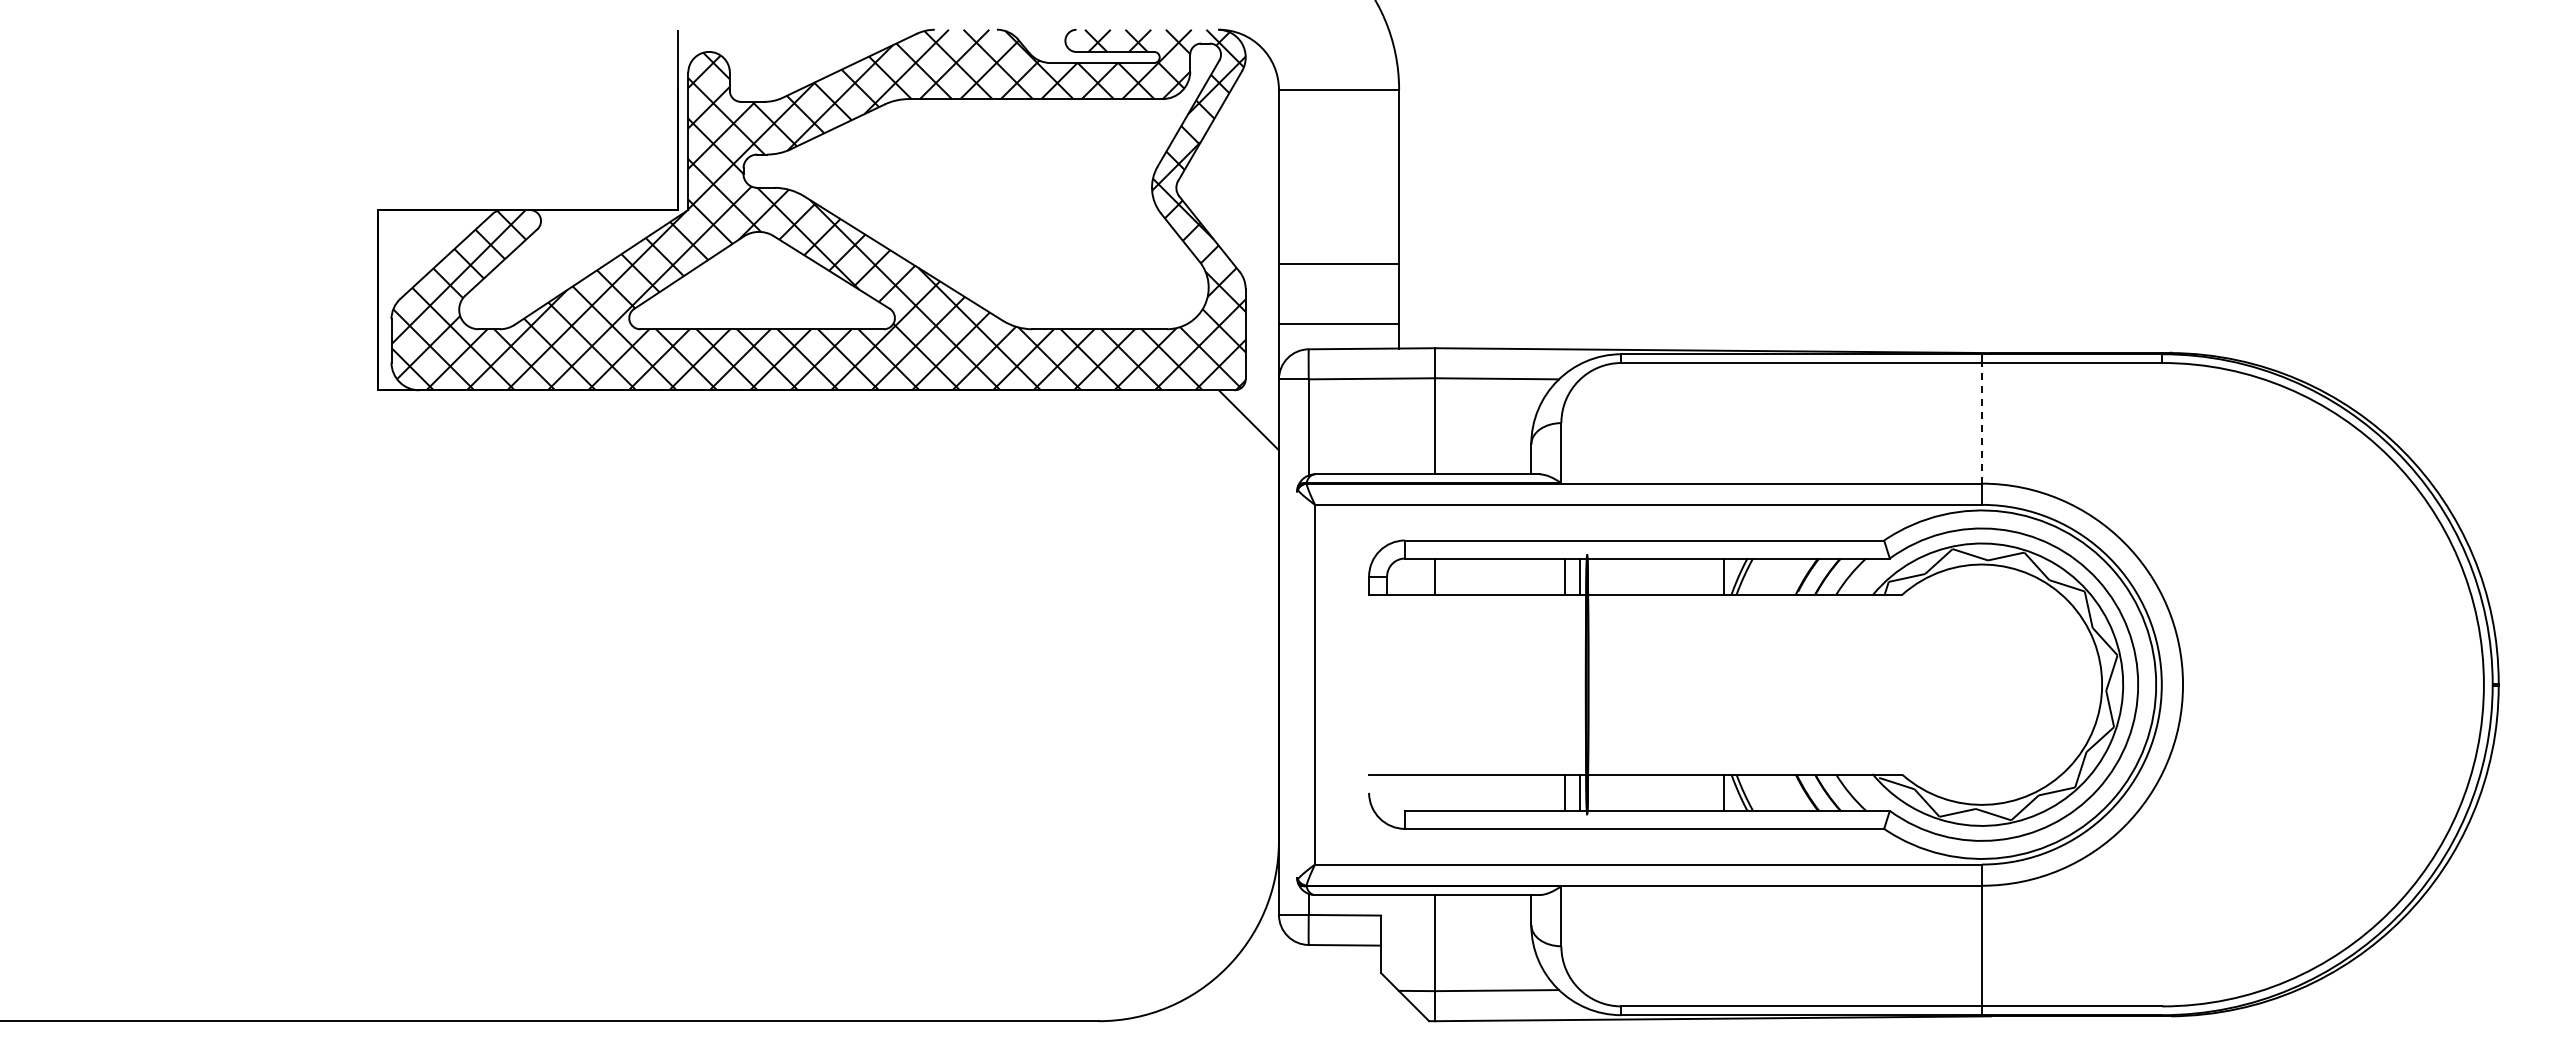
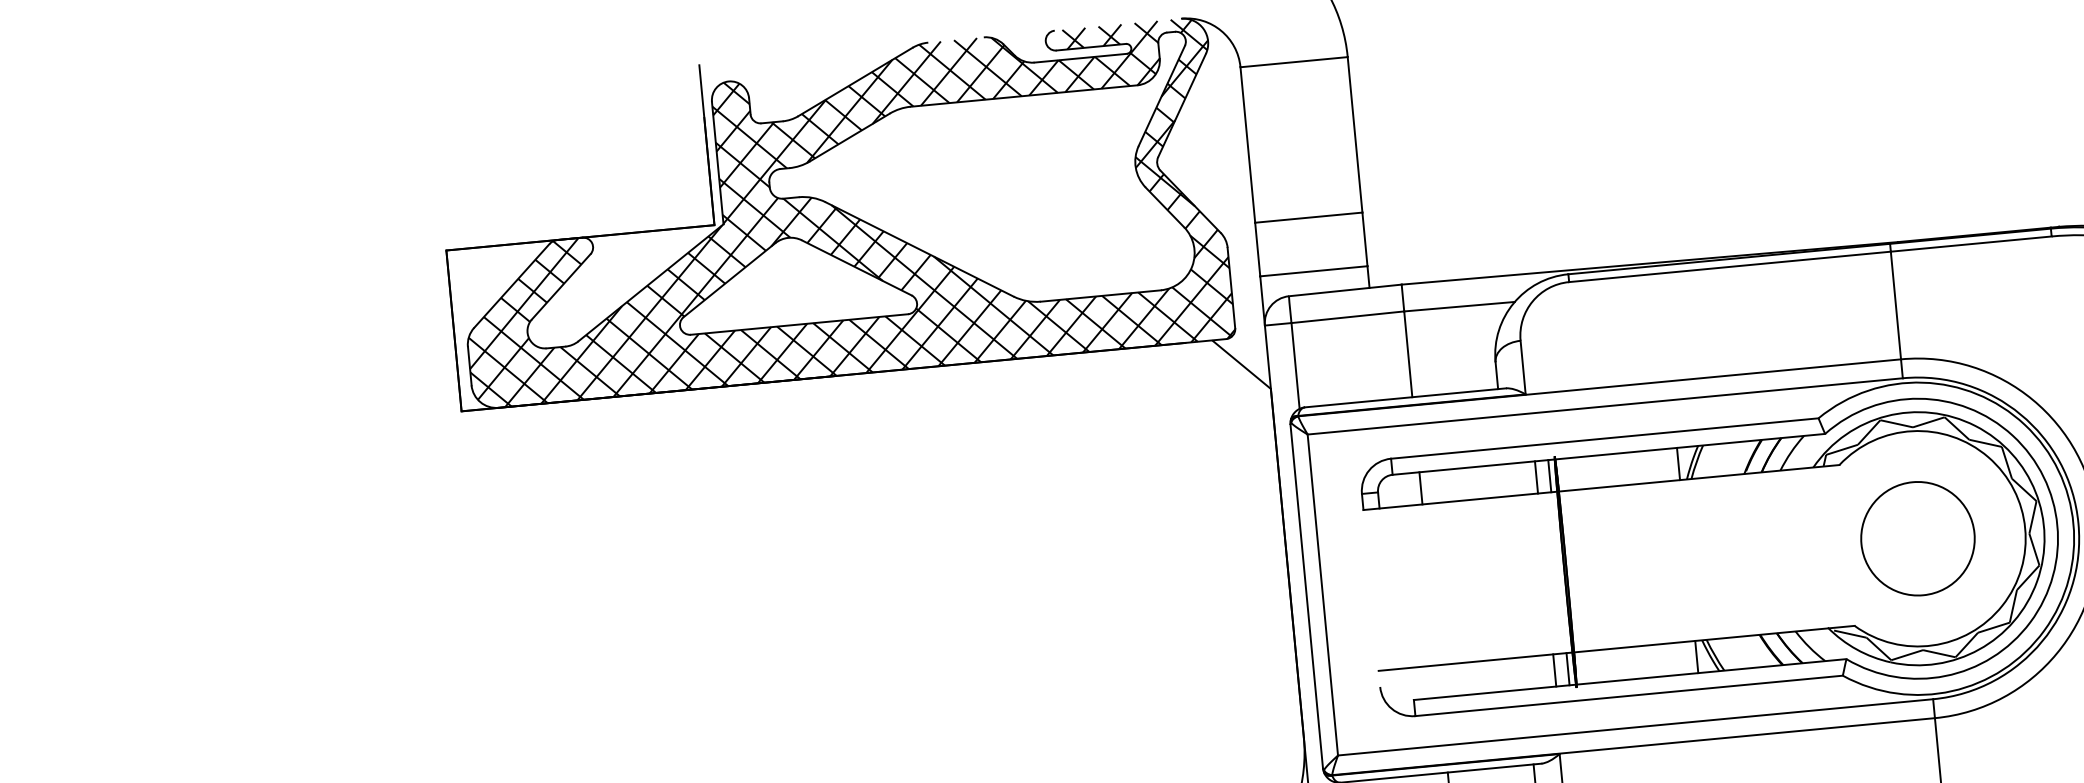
line: (1981, 422) -> (1895, 304), dashed -> solid
line: (1296, 684) -> (1306, 596), added
circle: (1981, 684) -> (1917, 538), added

